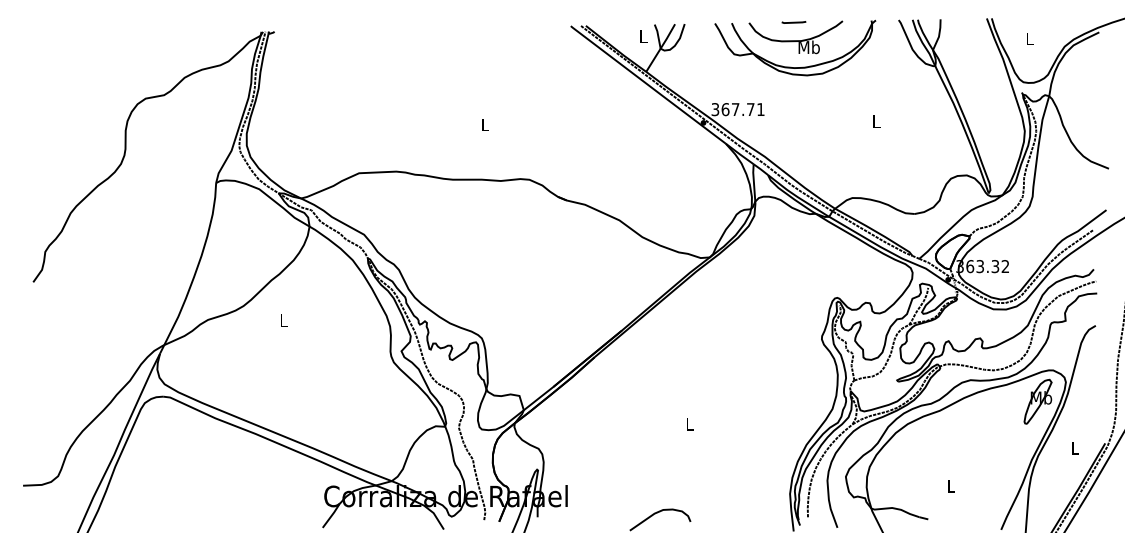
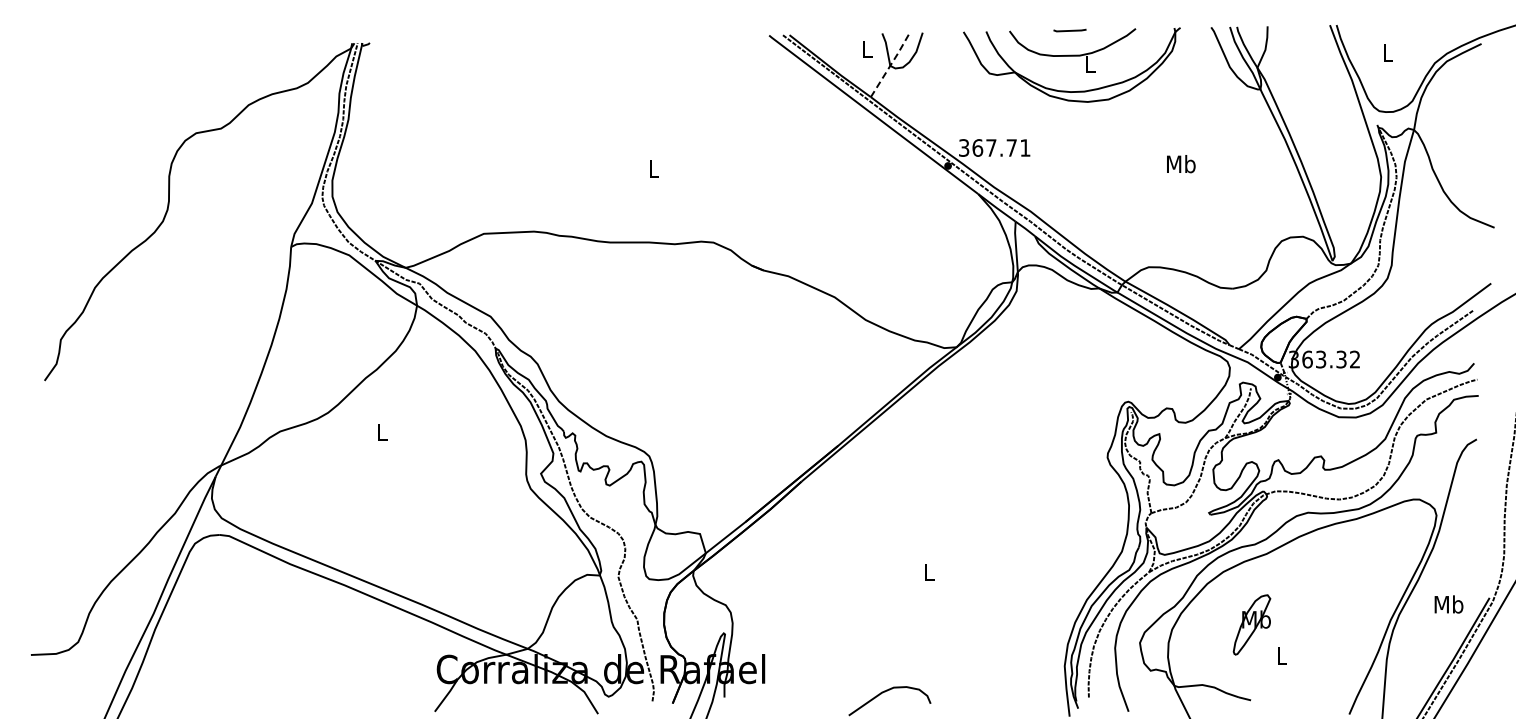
line: (661, 47) -> (891, 64), solid -> dashed
text: (809, 47) -> (1090, 64), Mb -> L
text: (876, 121) -> (1181, 164), L -> Mb
part: (1037, 401) -> (1251, 624), moved
text: (1074, 448) -> (1448, 604), L -> Mb

